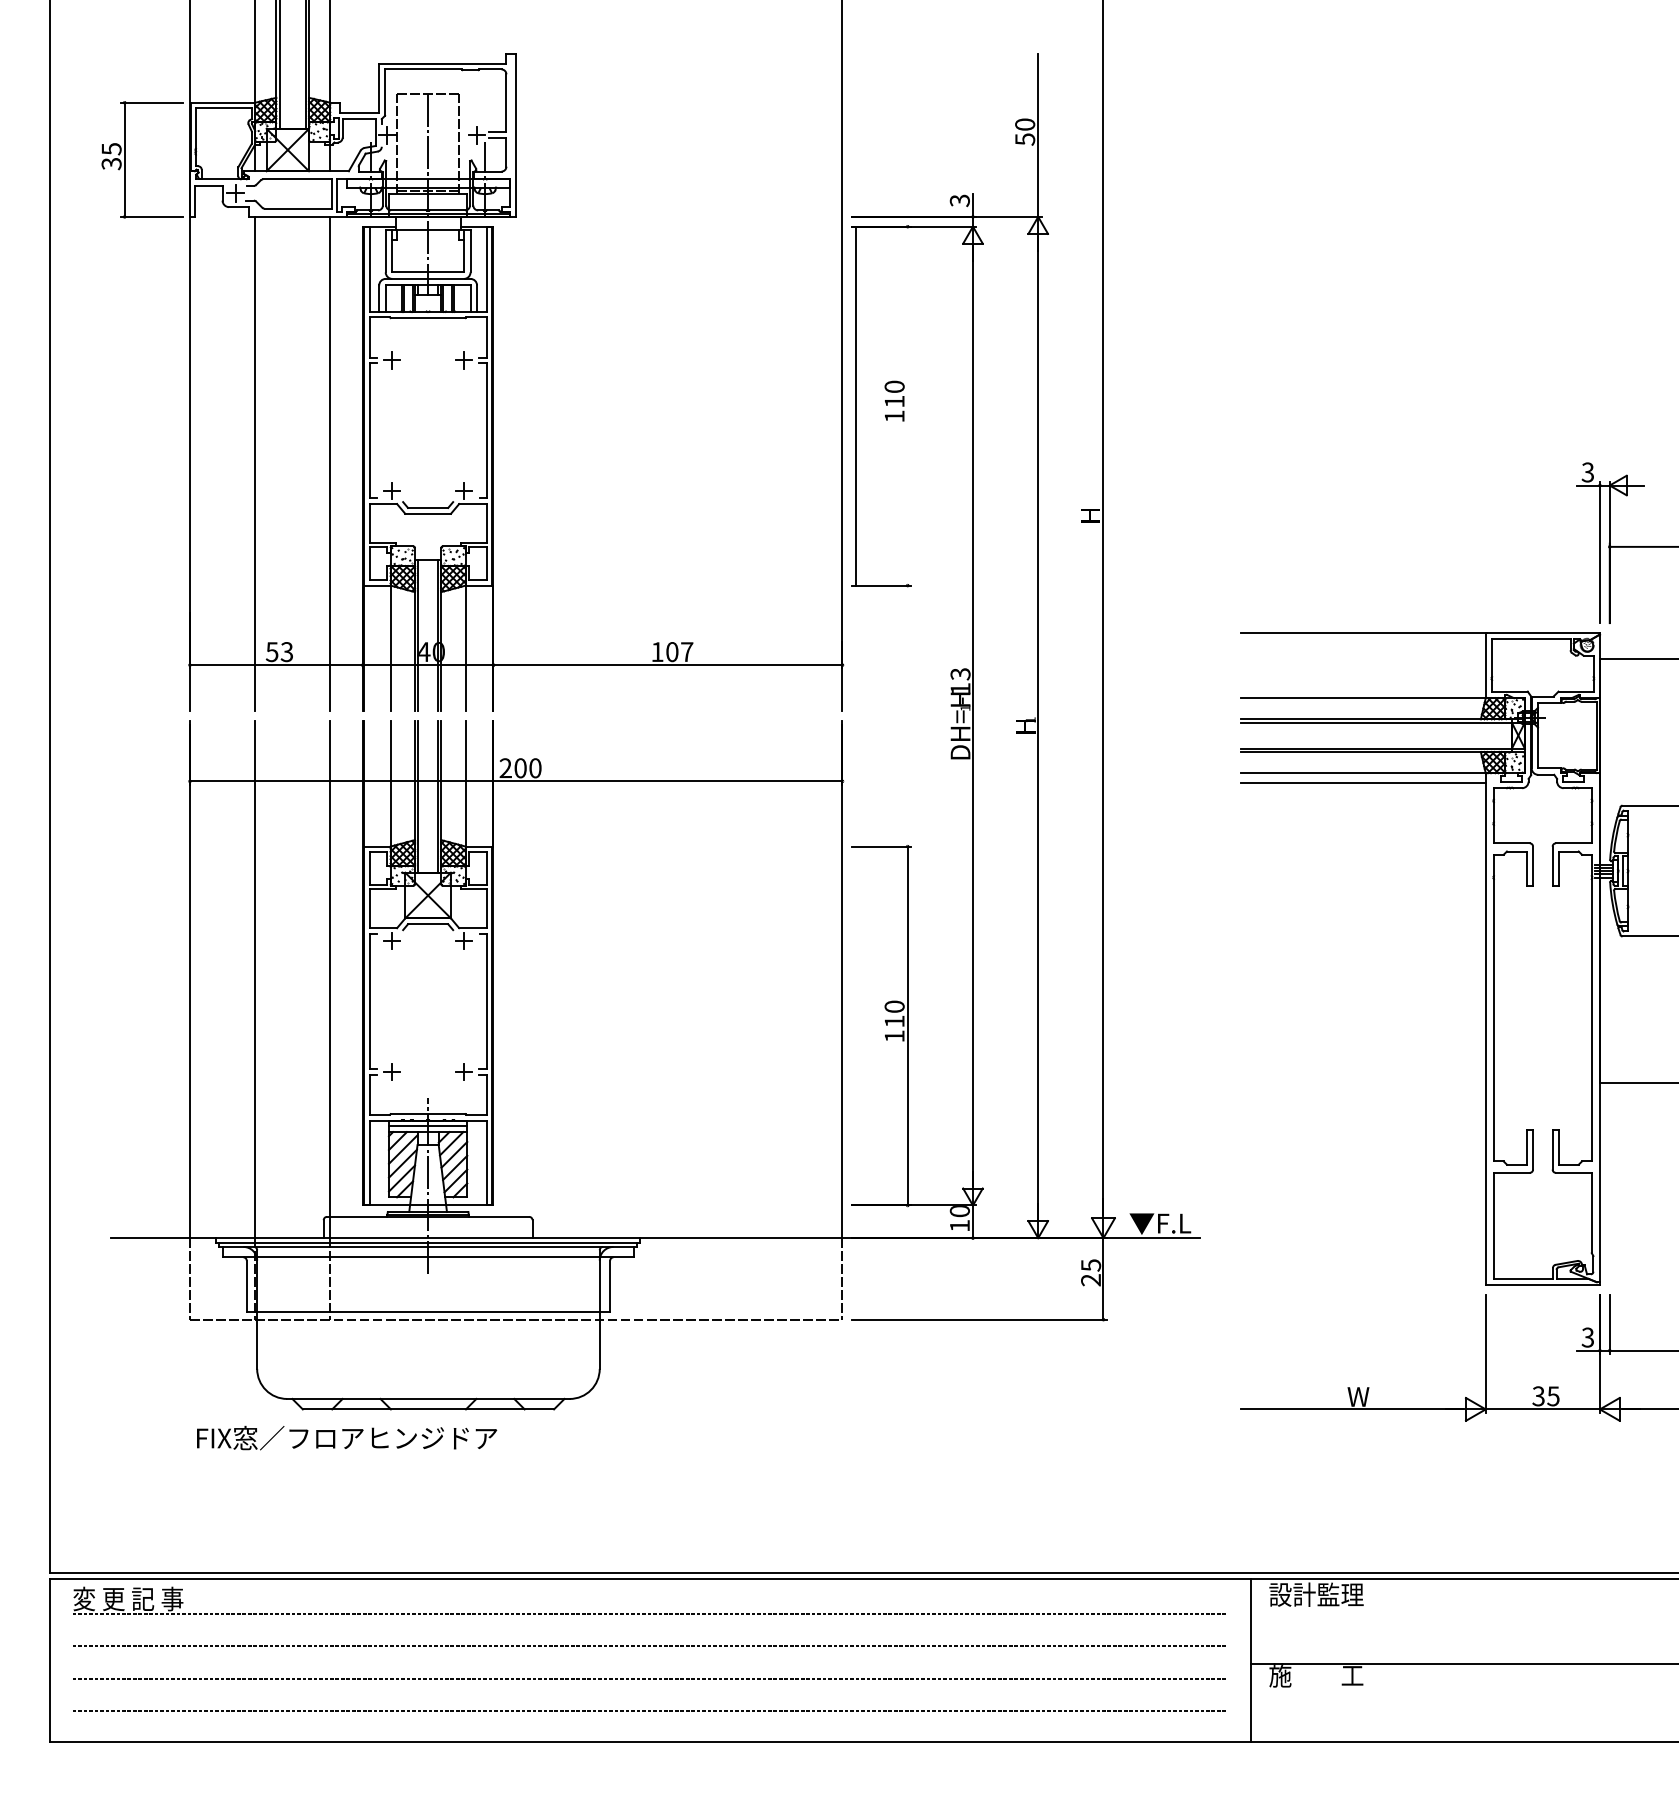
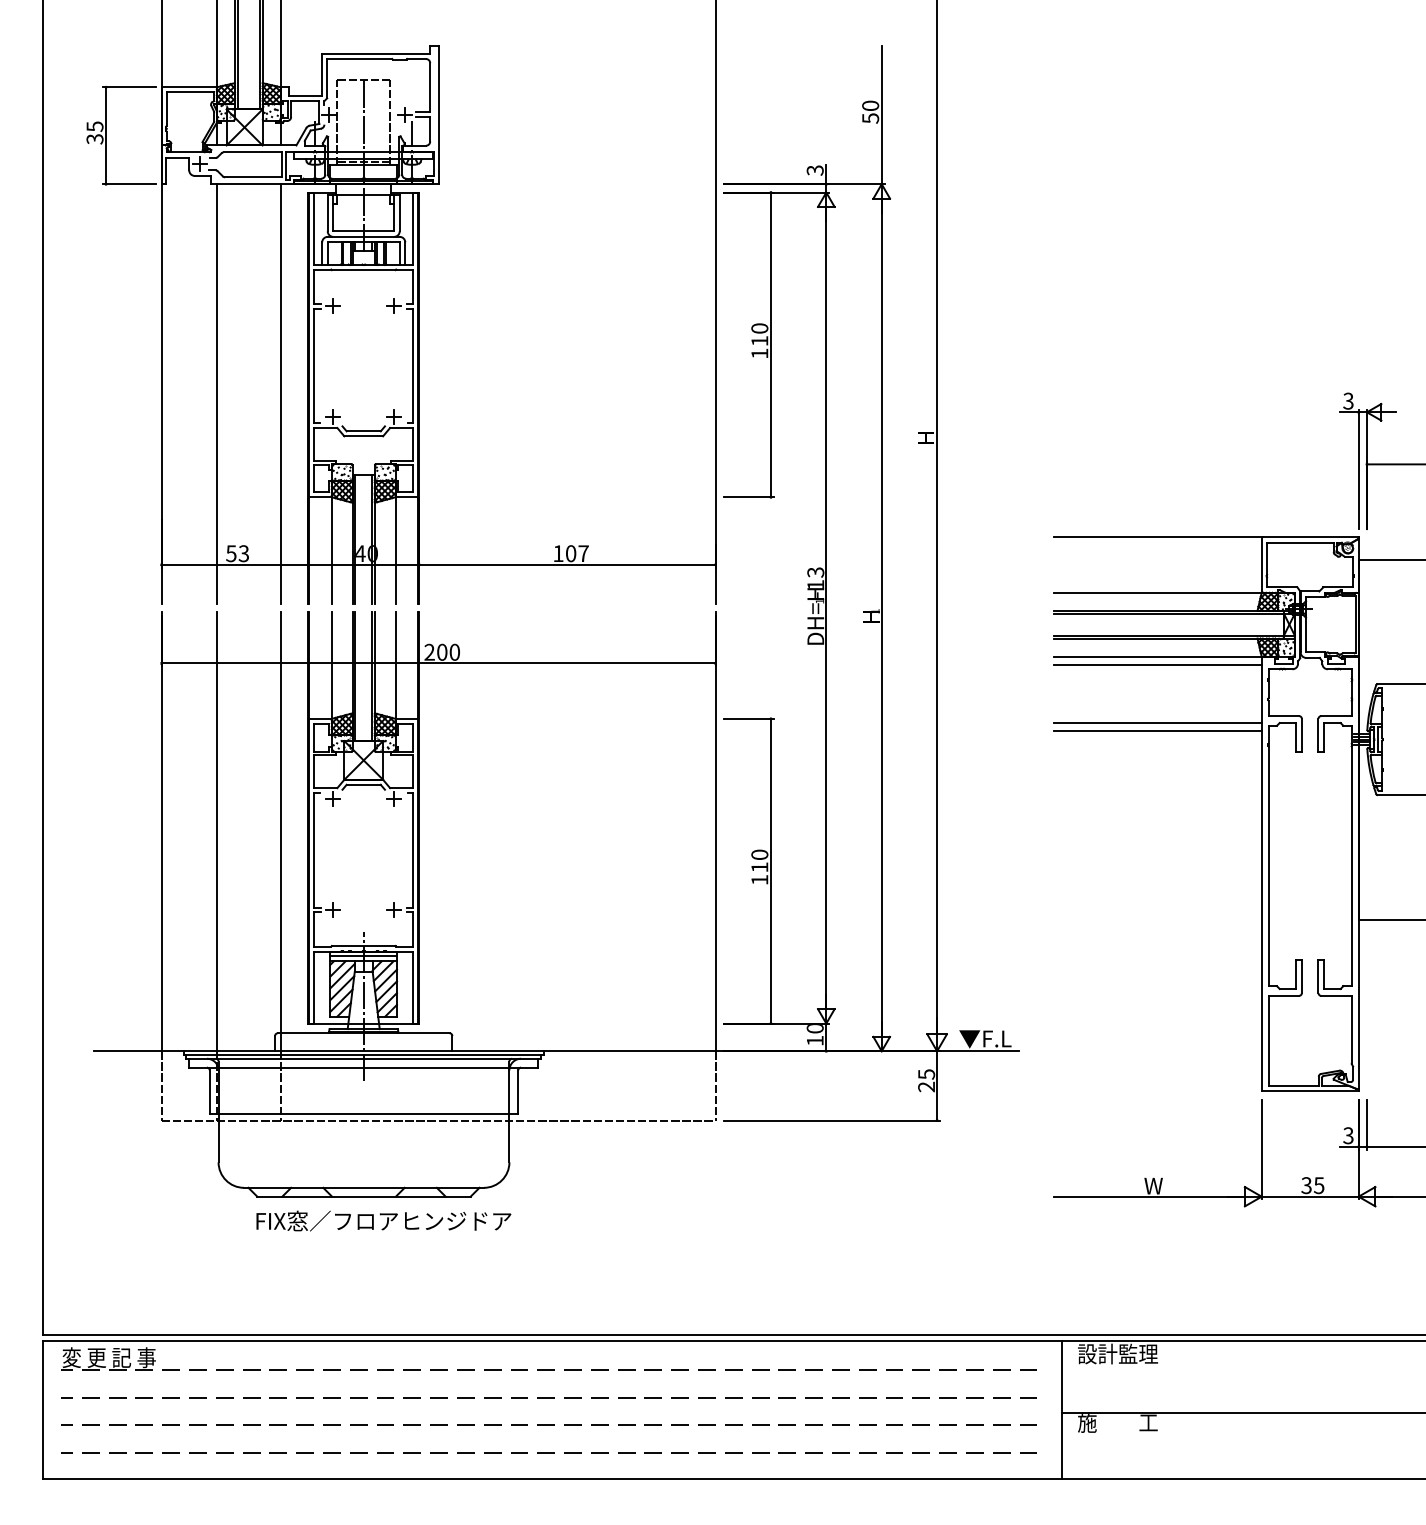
line: (855, 405) -> (770, 344), moved
line: (1363, 852) -> (1157, 723), added
line: (1363, 861) -> (1157, 731), added
text: (346, 1437) -> (383, 1220), moved

